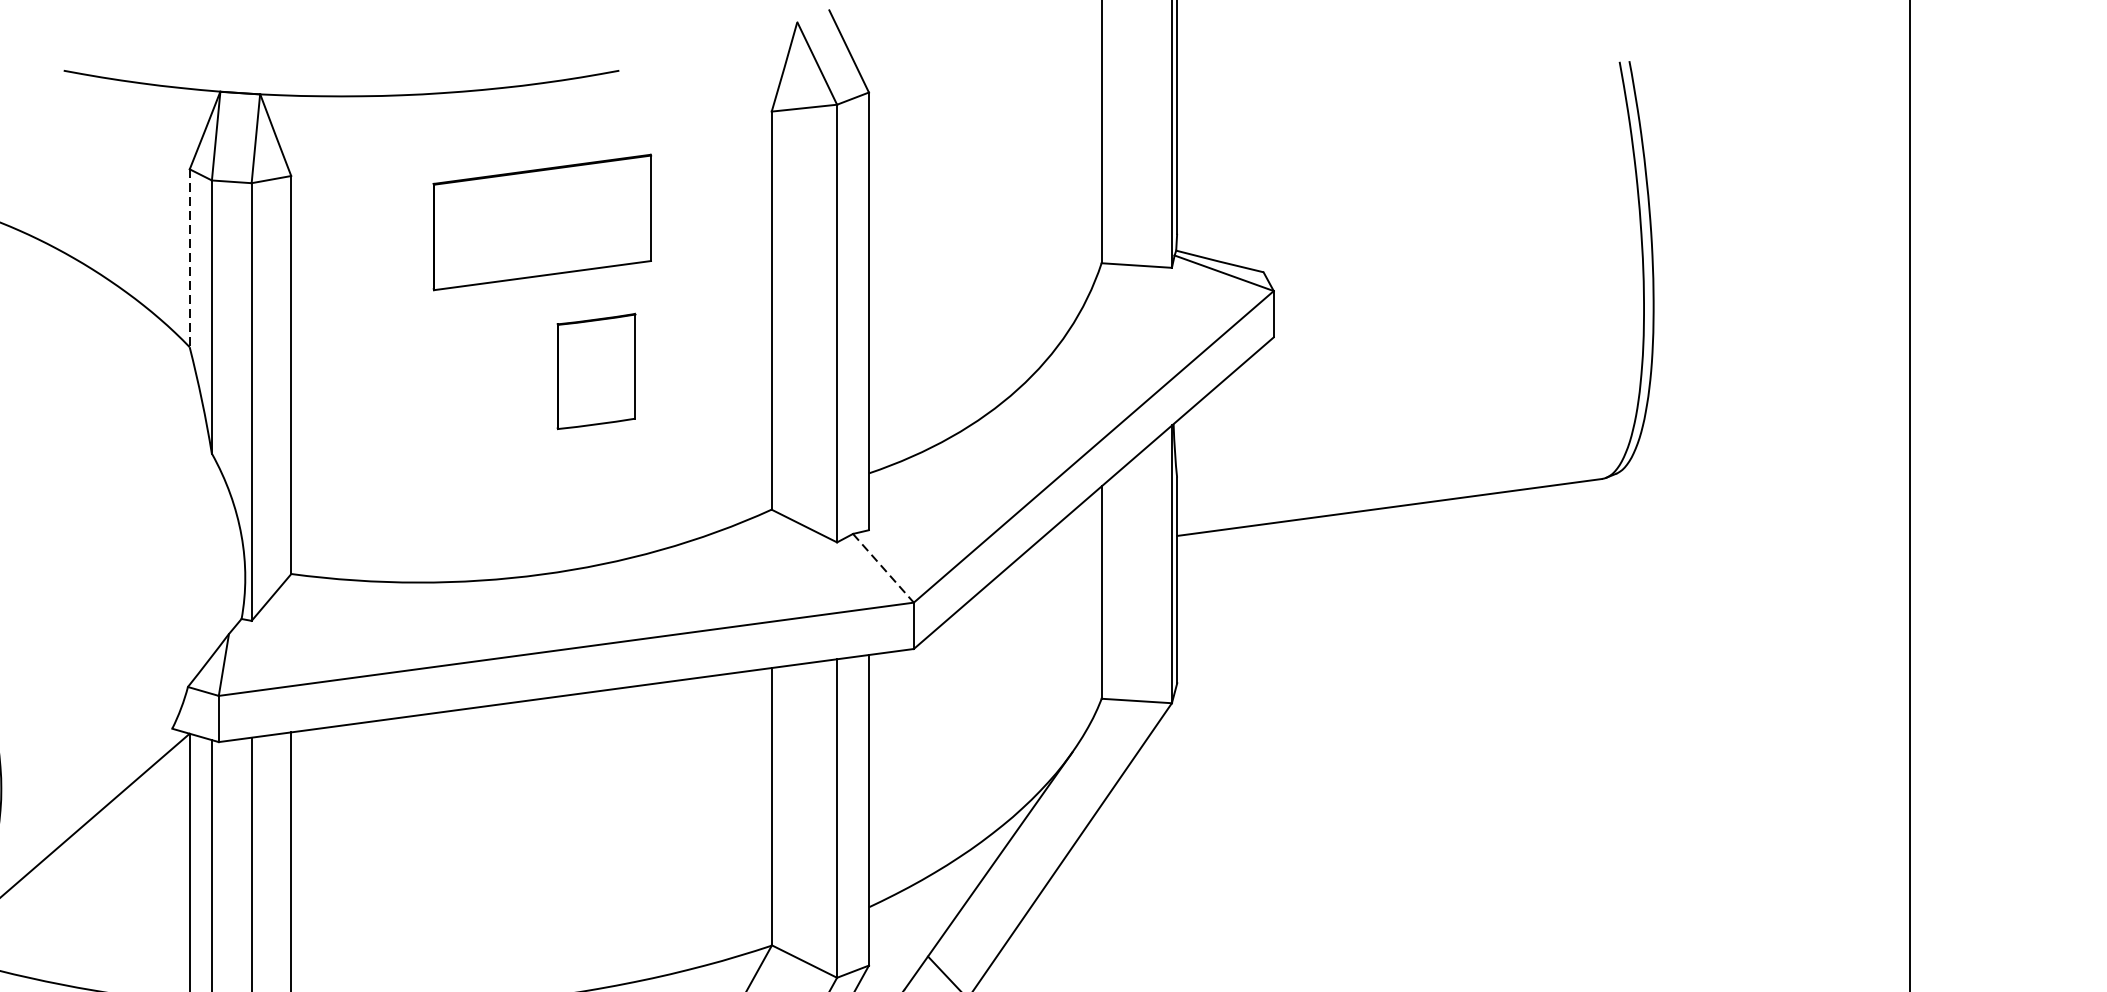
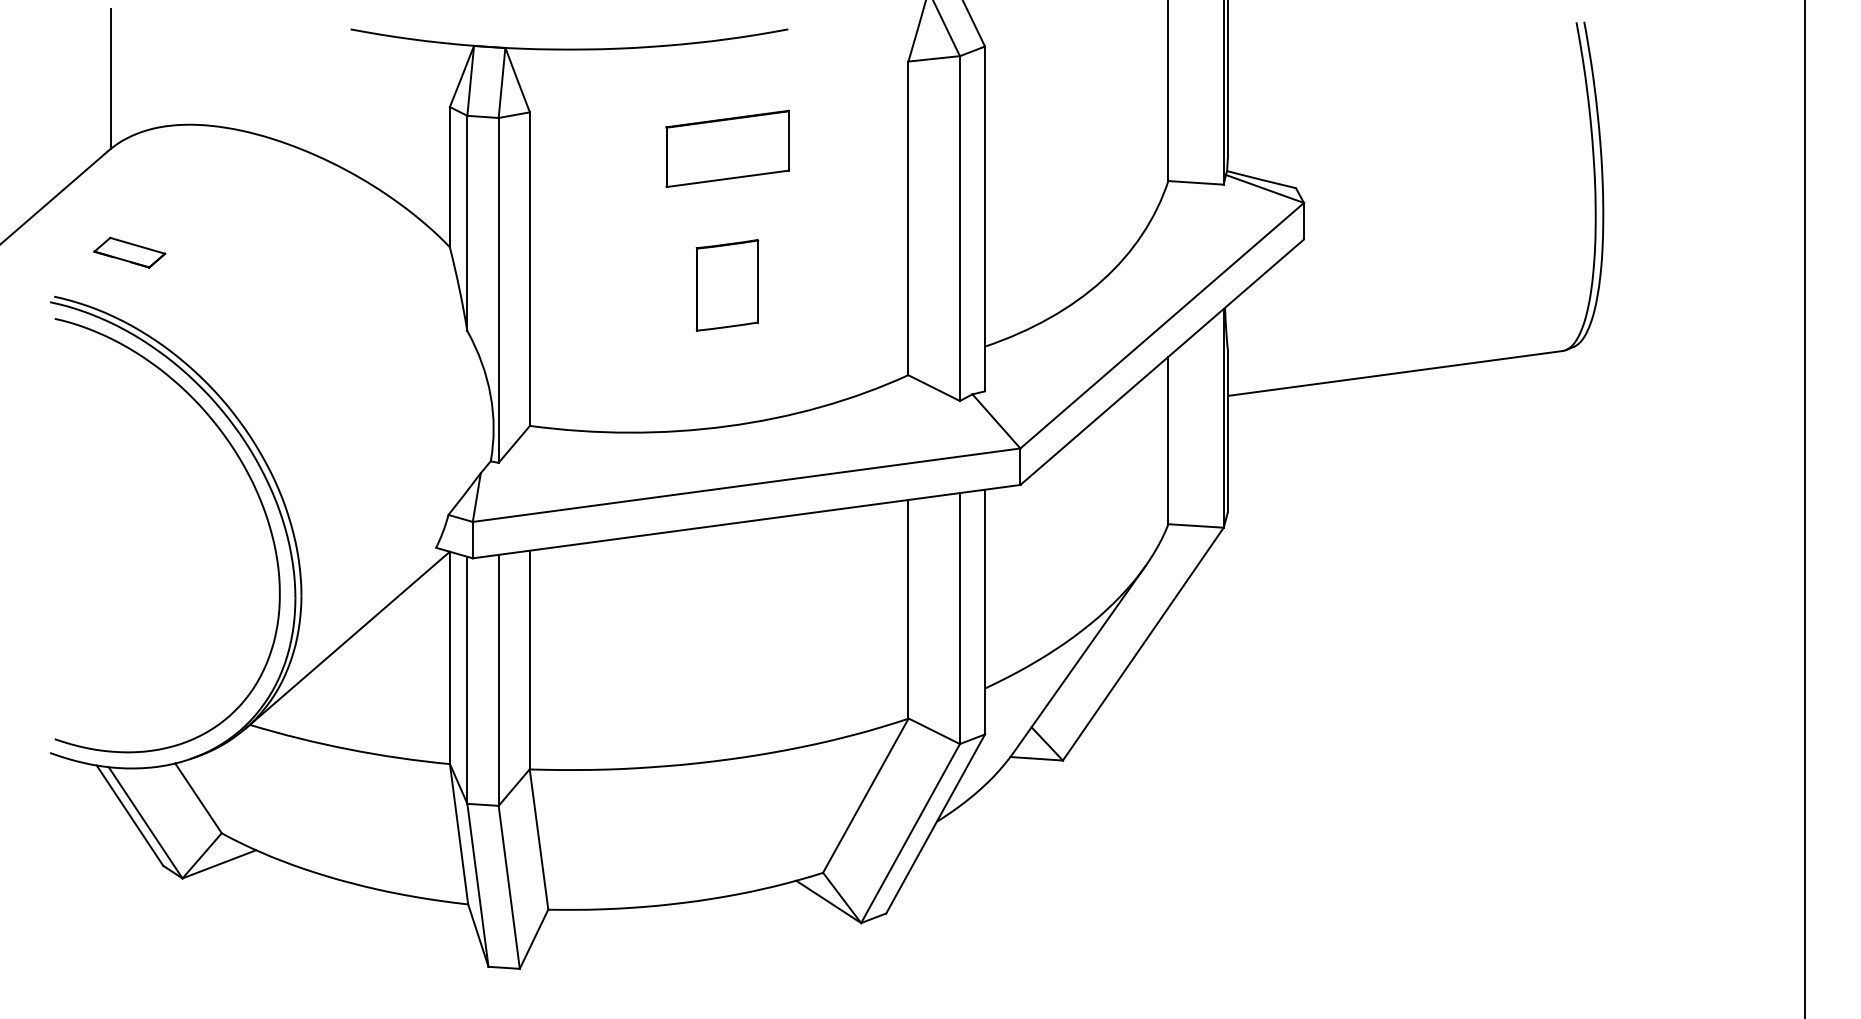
part: (542, 221) -> (727, 148), size x0.71
line: (189, 258) -> (449, 177), dashed -> solid
part: (596, 371) -> (727, 285), moved
line: (883, 568) -> (996, 421), dashed -> solid

